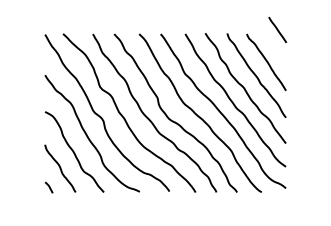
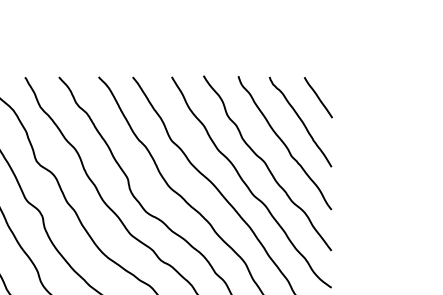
line: (277, 29) -> (318, 96), moved

